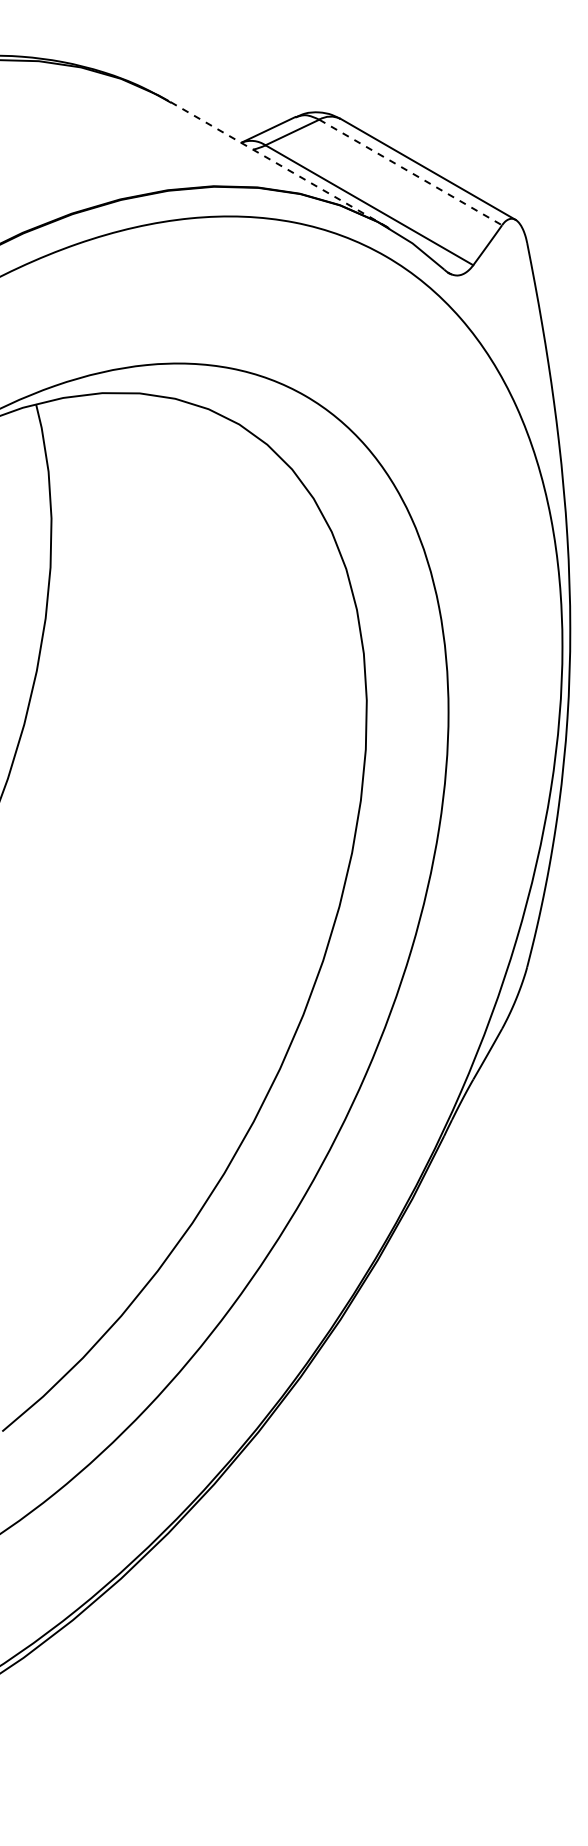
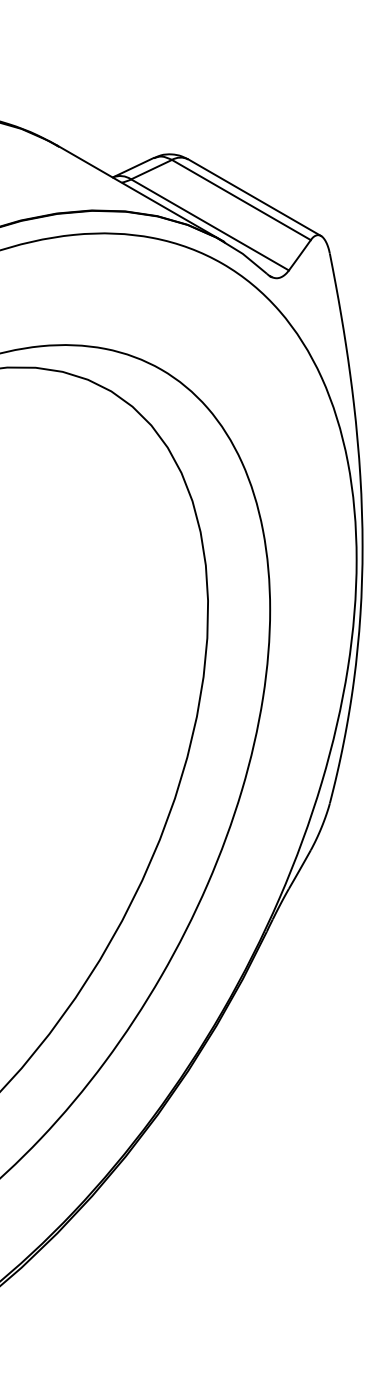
line: (277, 163) -> (140, 193), dashed -> solid
line: (410, 172) -> (241, 200), dashed -> solid

